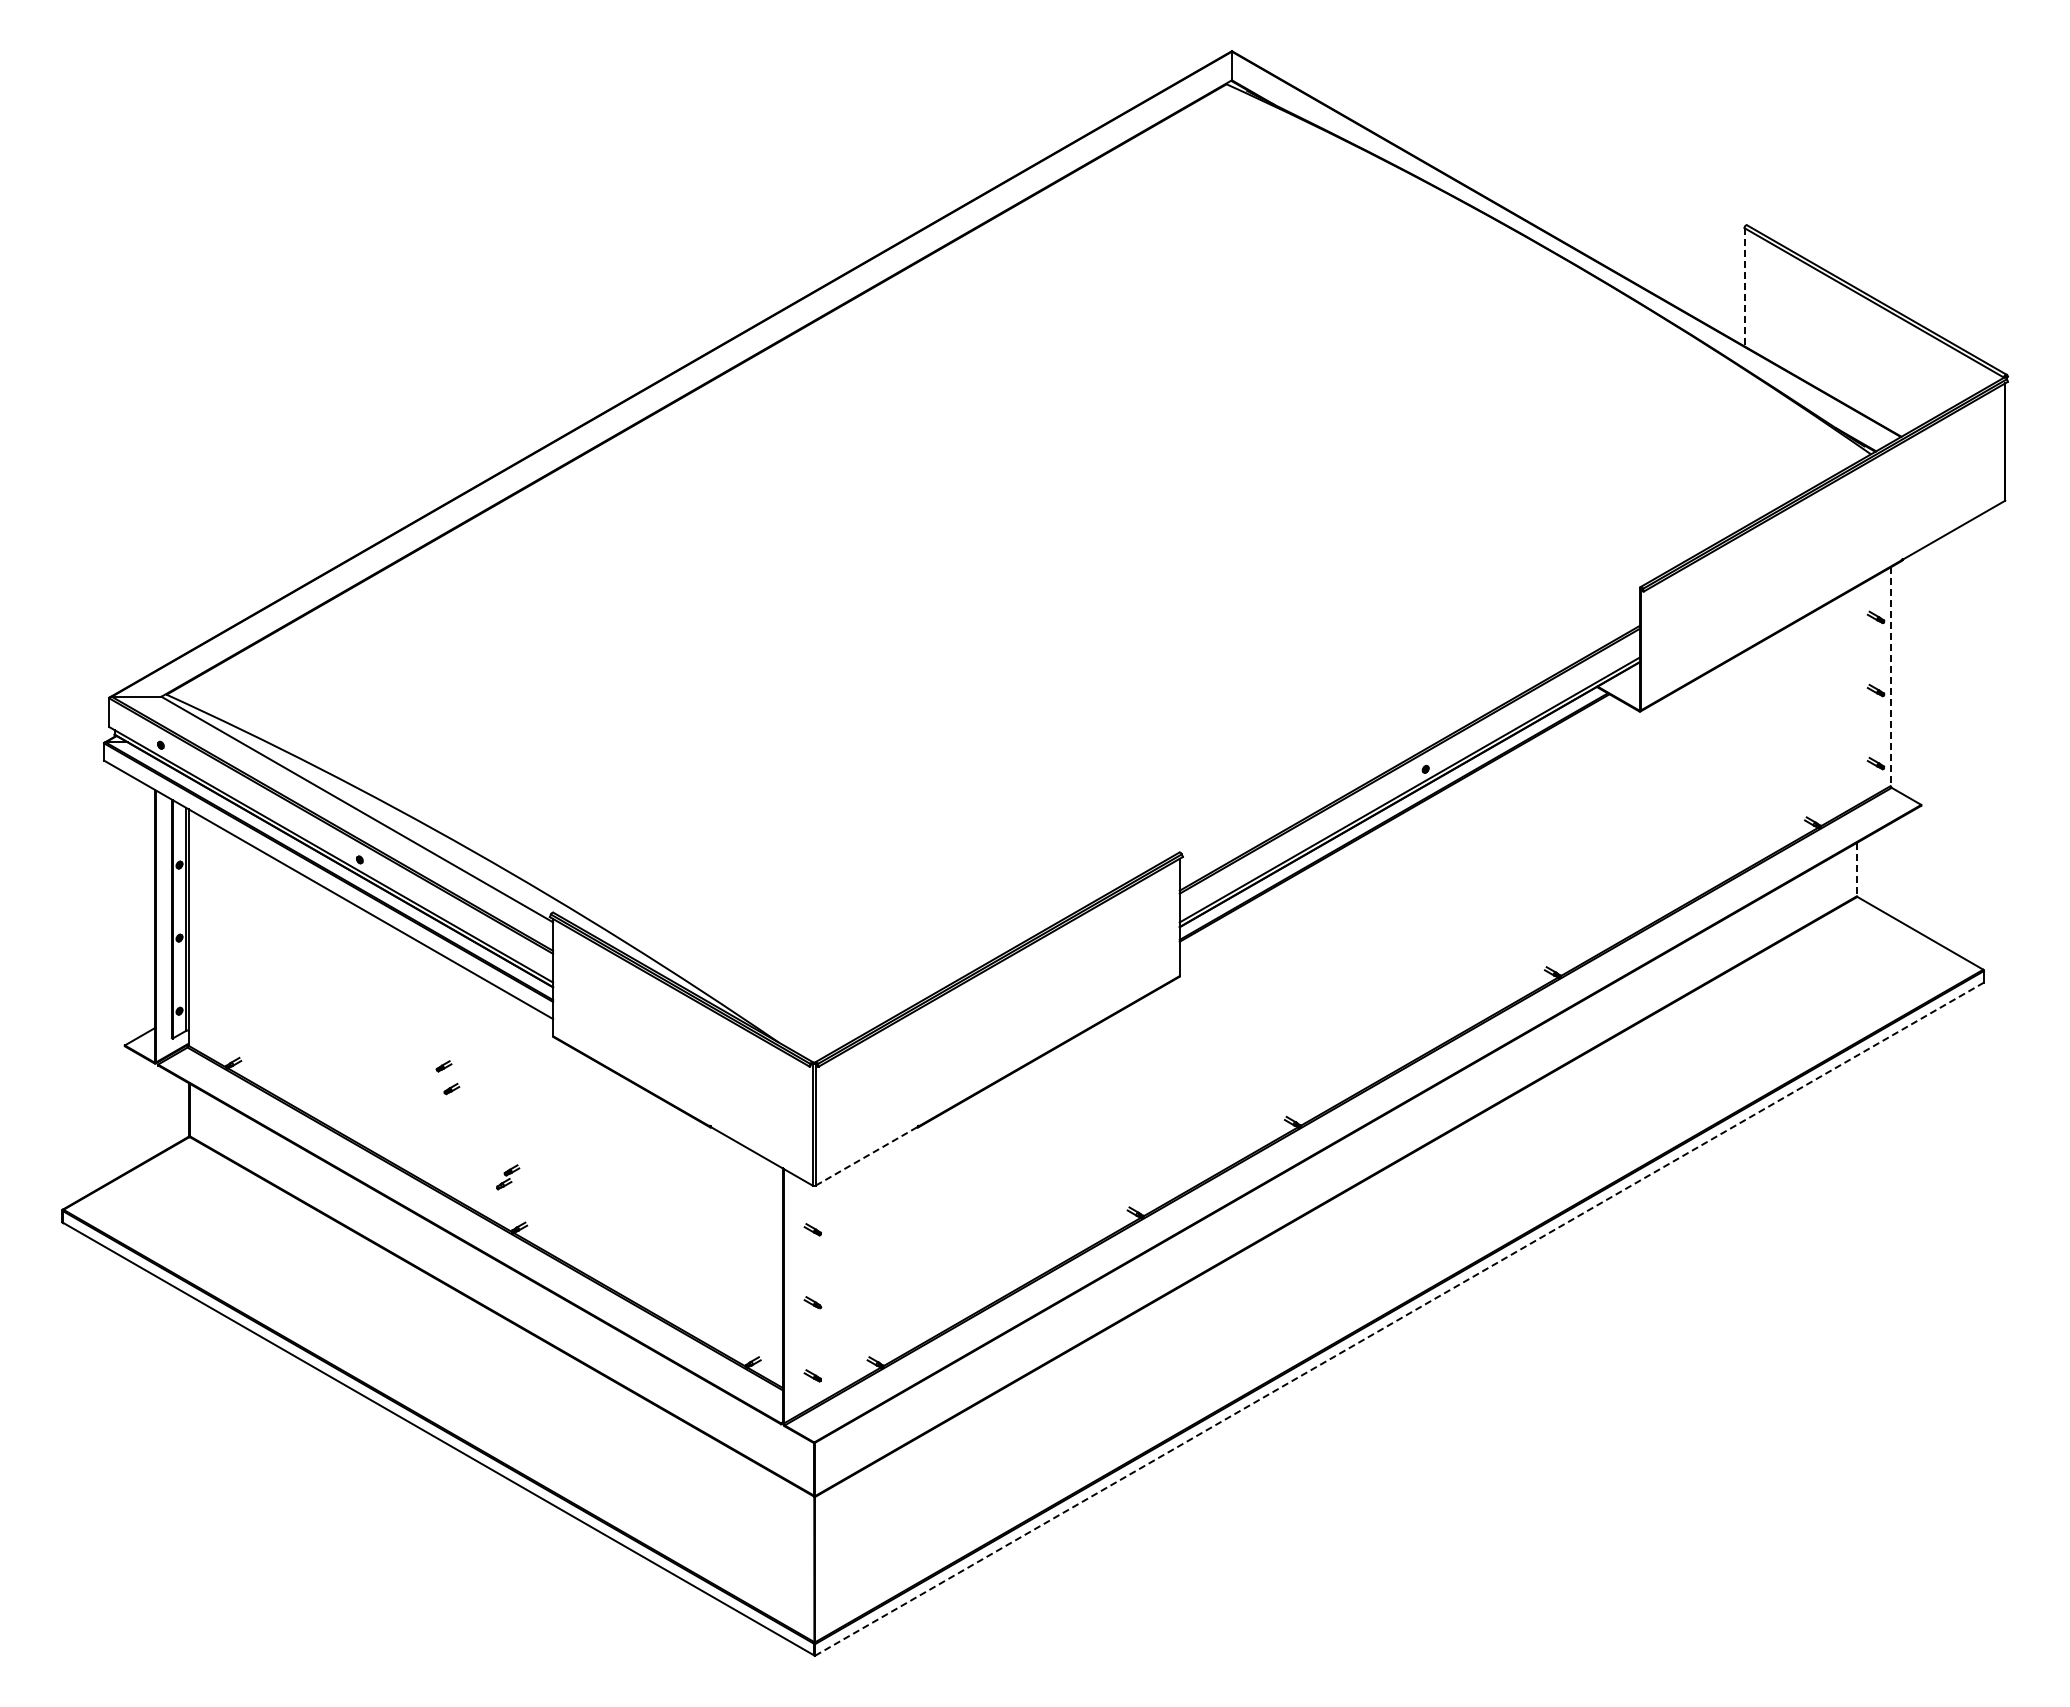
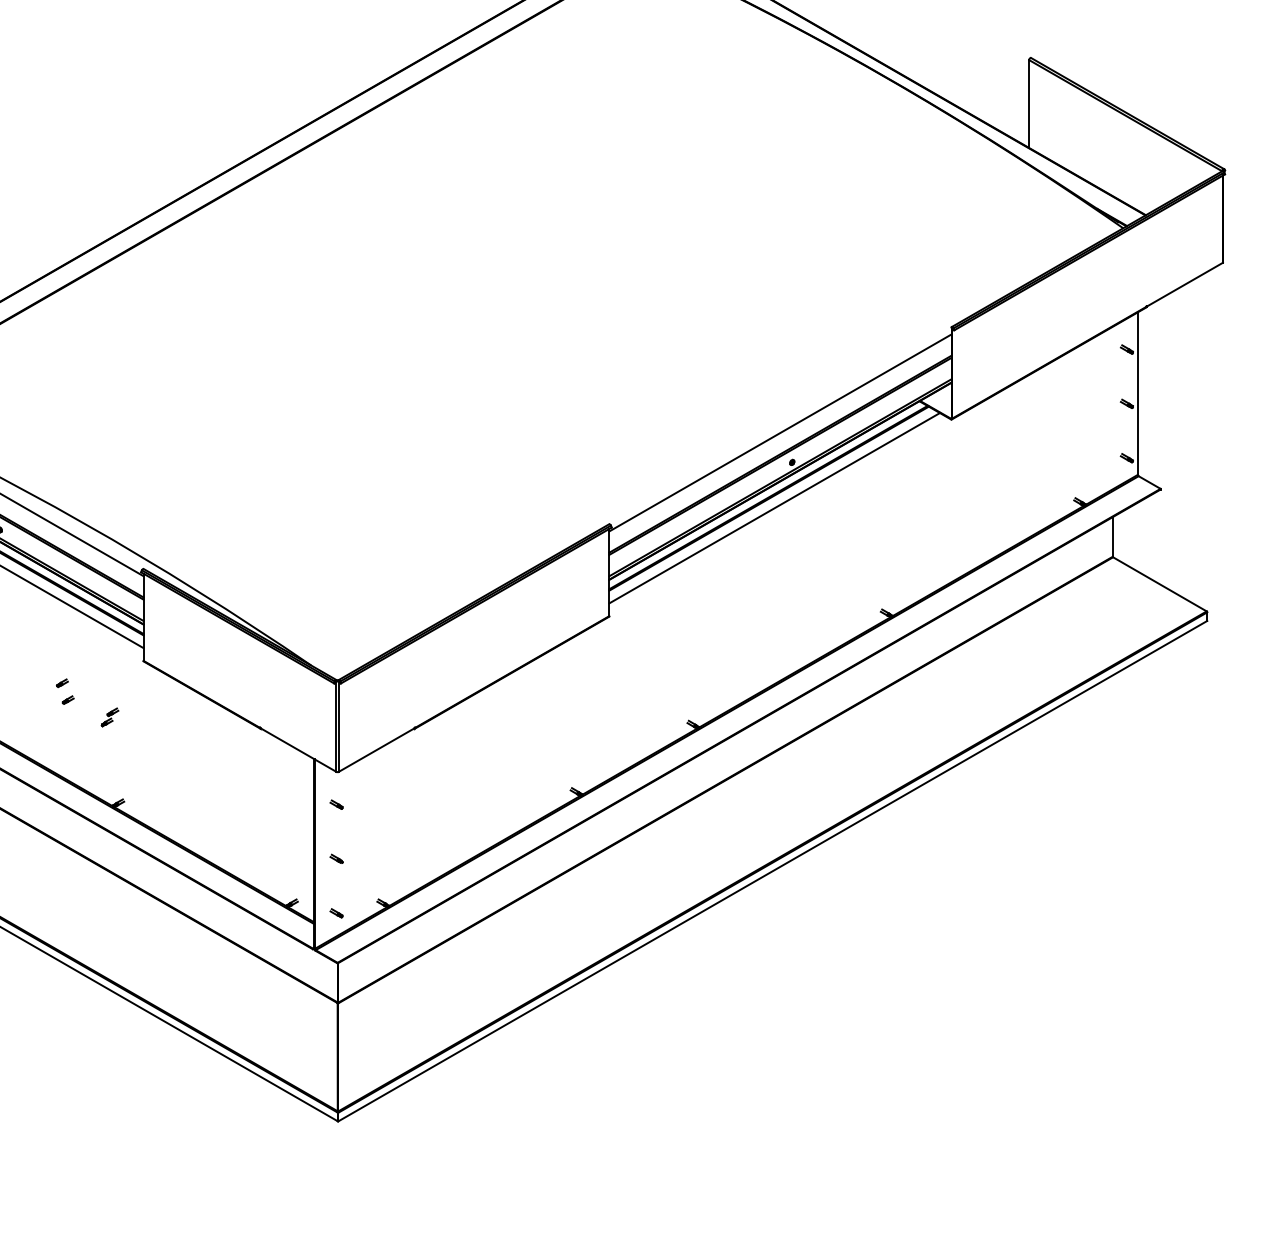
line: (1744, 287) -> (1029, 104), dashed -> solid
line: (1890, 677) -> (1137, 394), dashed -> solid
line: (1409, 729) -> (780, 432), added
line: (1401, 830) -> (774, 507), added
line: (1856, 869) -> (1112, 536), dashed -> solid
line: (866, 1156) -> (376, 750), dashed -> solid
part: (508, 1177) -> (110, 717), moved
line: (1399, 1319) -> (772, 871), dashed -> solid

